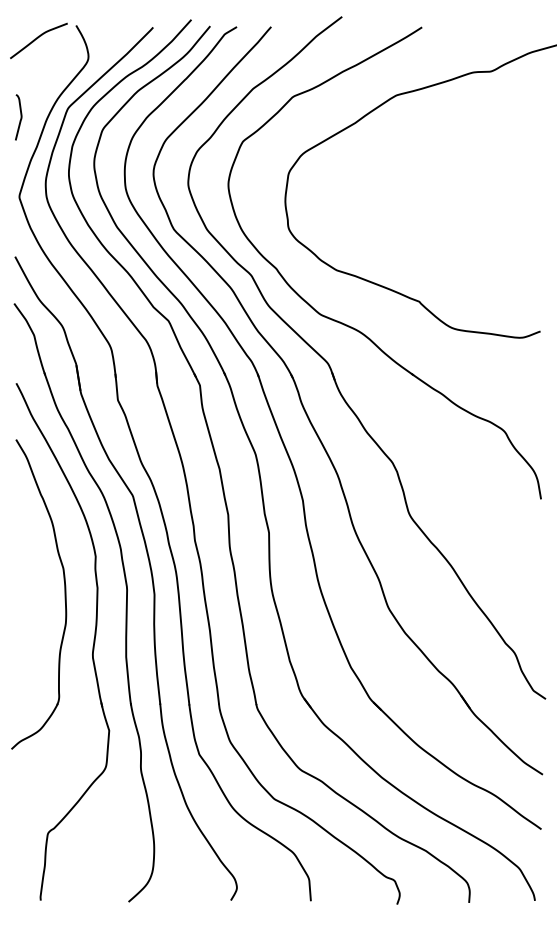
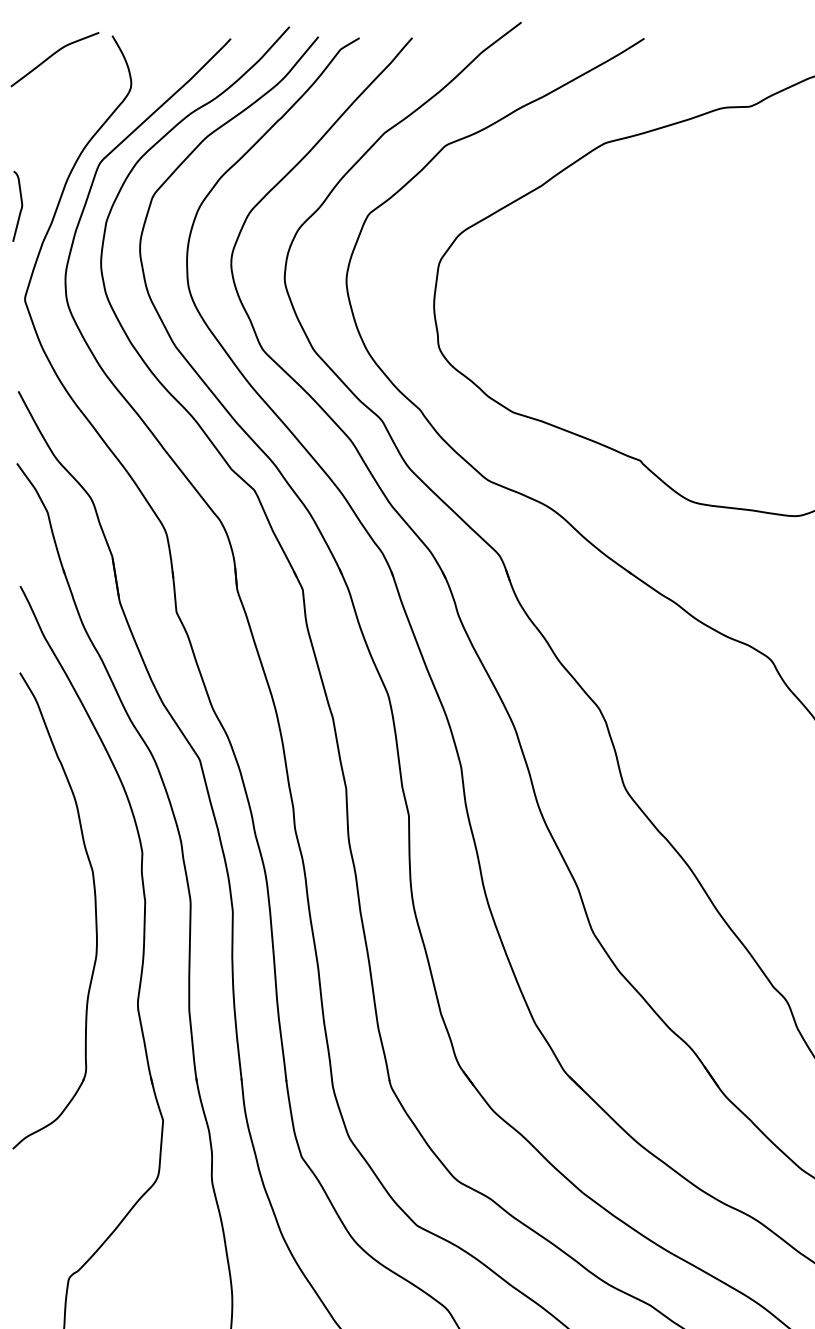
curve: (20, 117) -> (20, 206), moved

